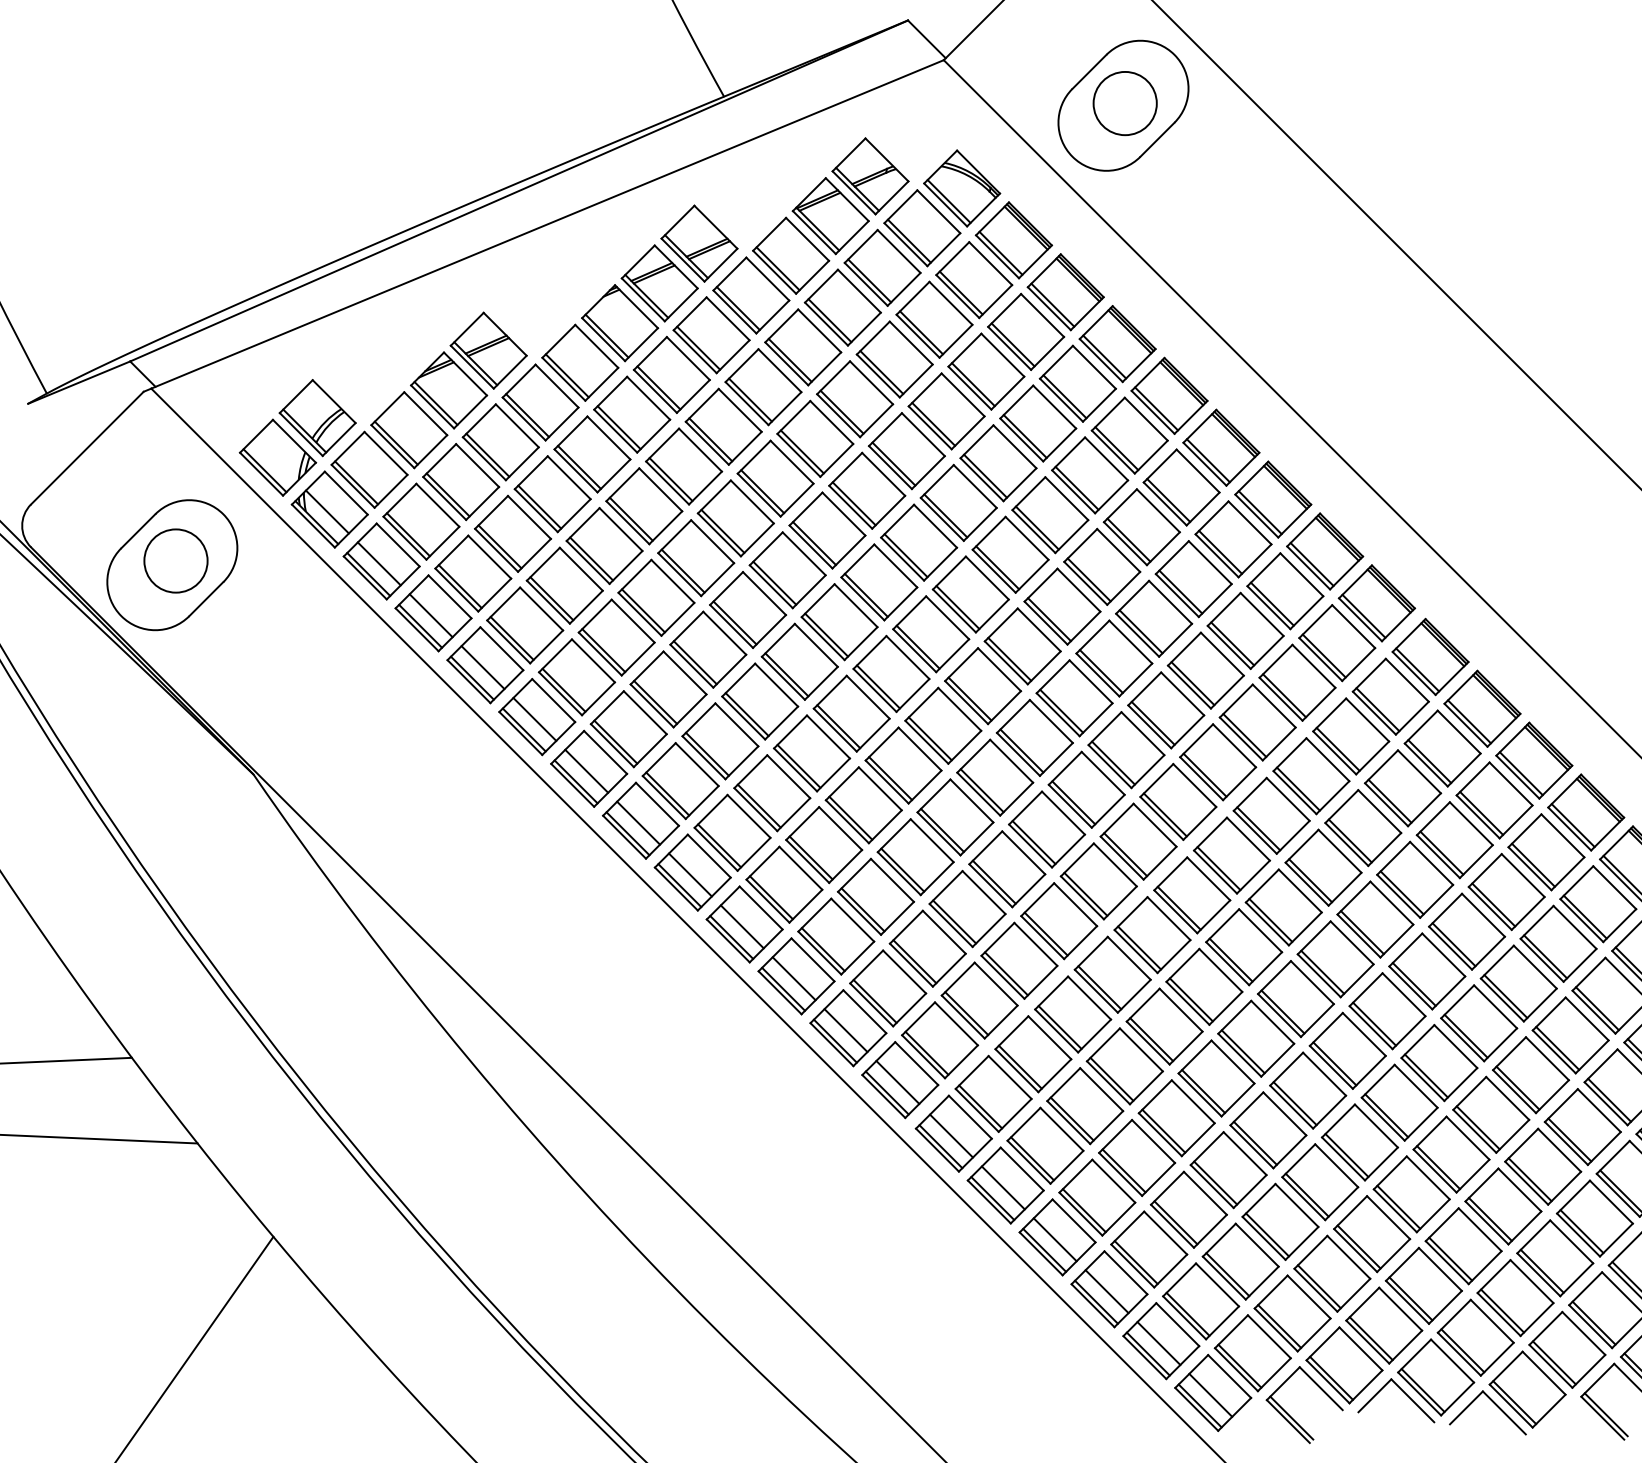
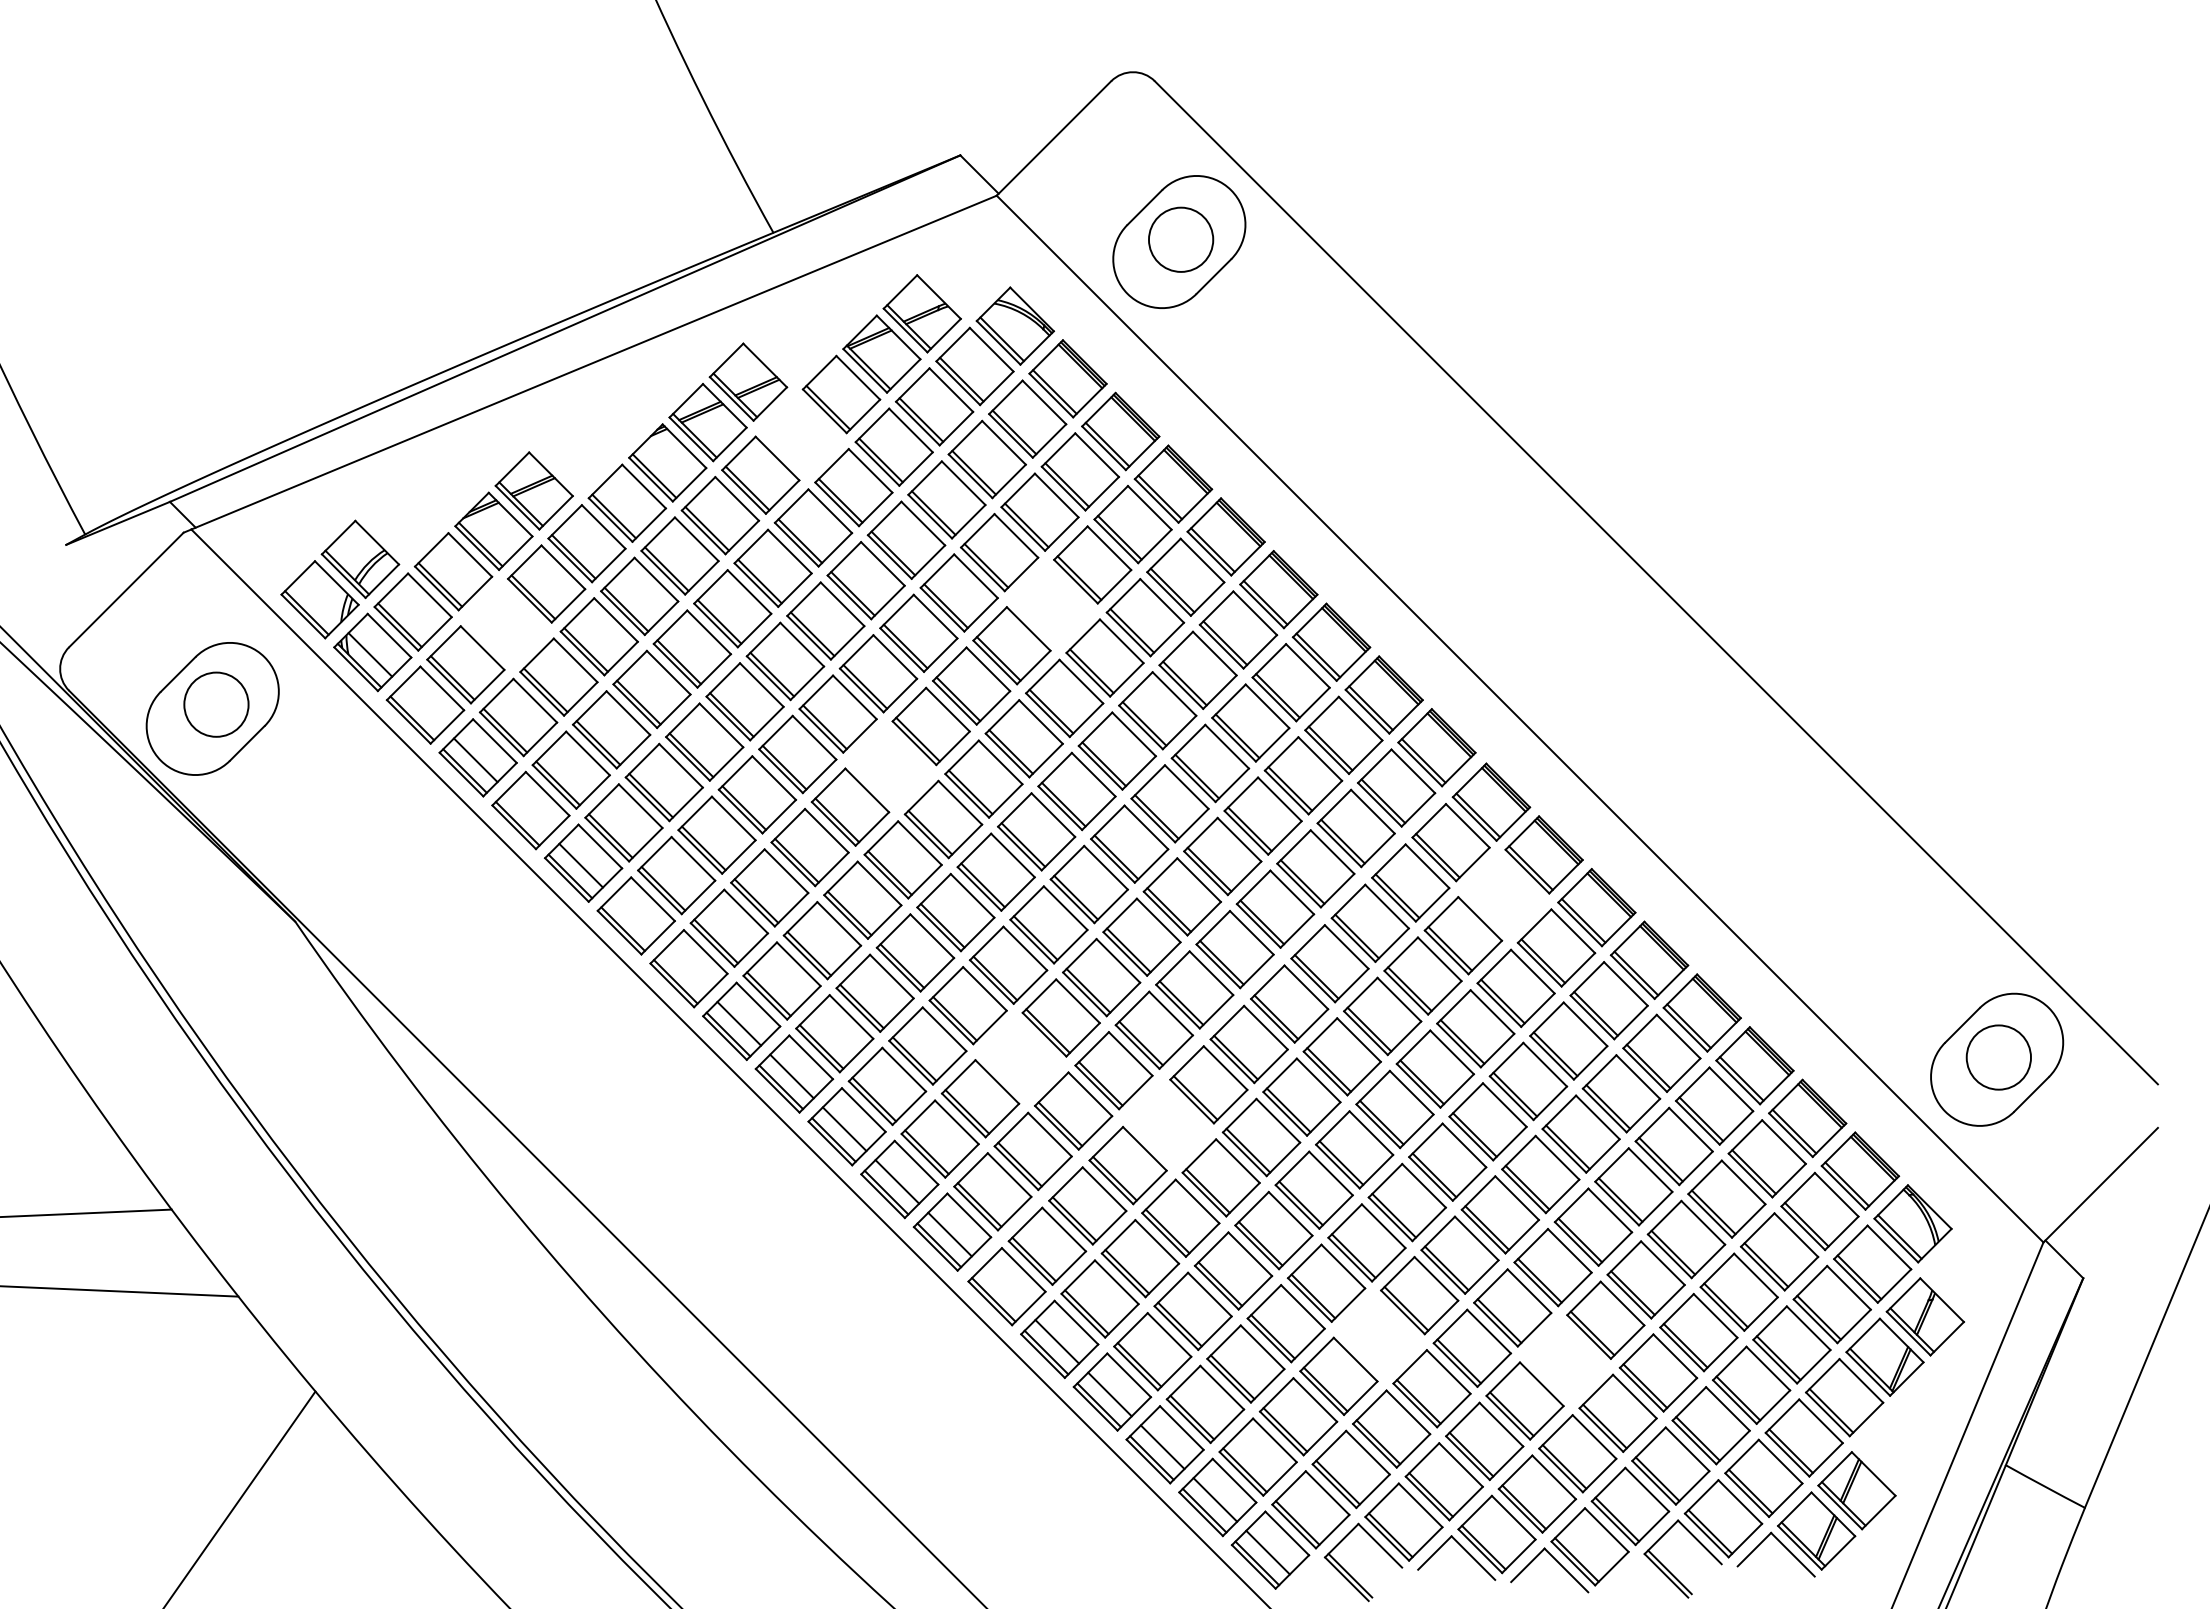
part: (750, 295) -> (800, 434), removed
part: (997, 462) -> (1051, 604), removed
part: (460, 482) -> (505, 624), removed
line: (378, 563) -> (422, 707), removed
part: (839, 621) -> (890, 766), removed
line: (483, 667) -> (528, 812), removed
part: (1442, 747) -> (1503, 894), removed
line: (586, 771) -> (633, 918), removed
line: (638, 822) -> (686, 970), removed
part: (967, 908) -> (1020, 1057), removed
part: (1112, 974) -> (1168, 1124), removed
line: (951, 1135) -> (1004, 1288), removed
part: (1319, 1181) -> (1378, 1335), removed
part: (1503, 1206) -> (1565, 1360), removed

